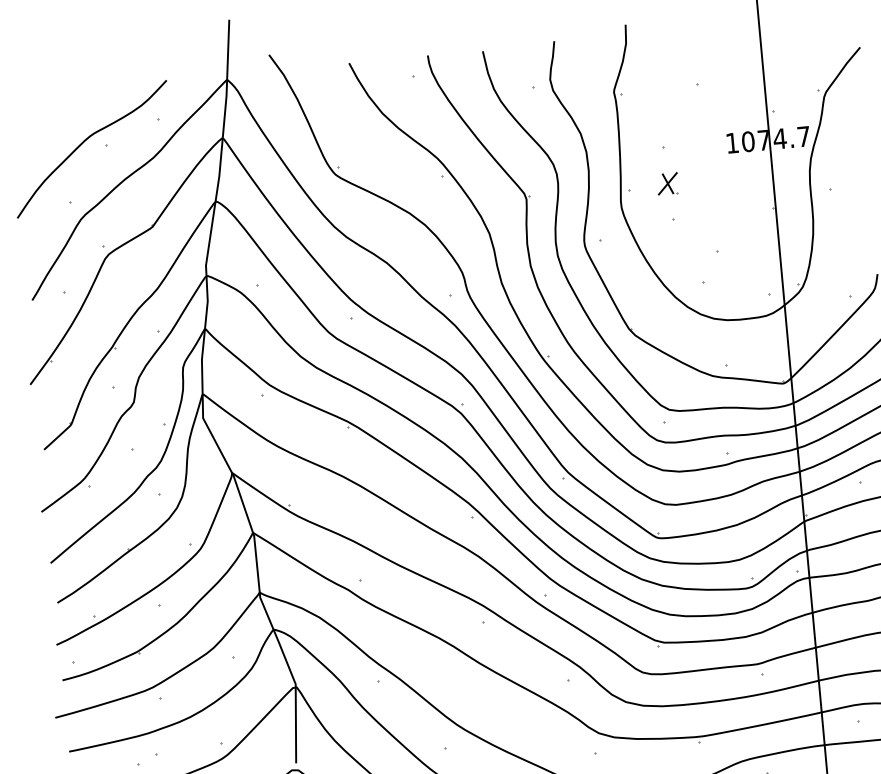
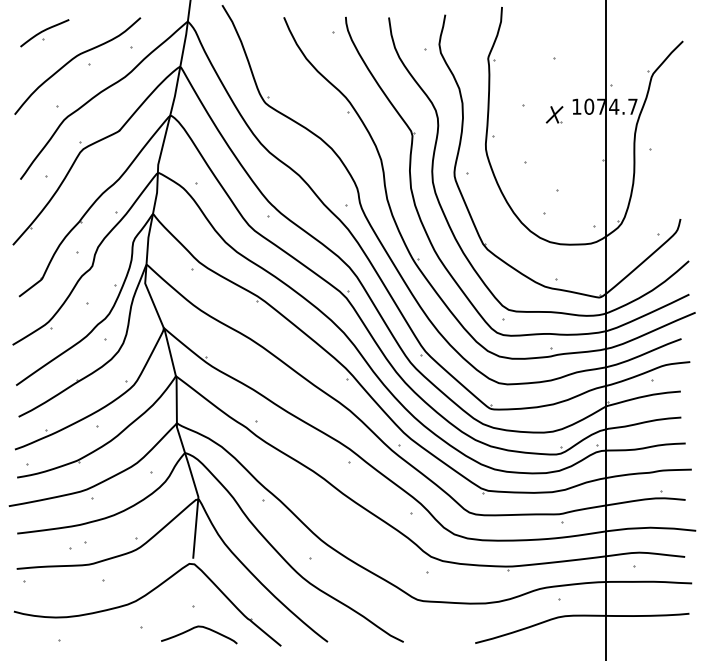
part: (45, 111) -> (44, 33), added
part: (667, 183) -> (554, 114), moved

